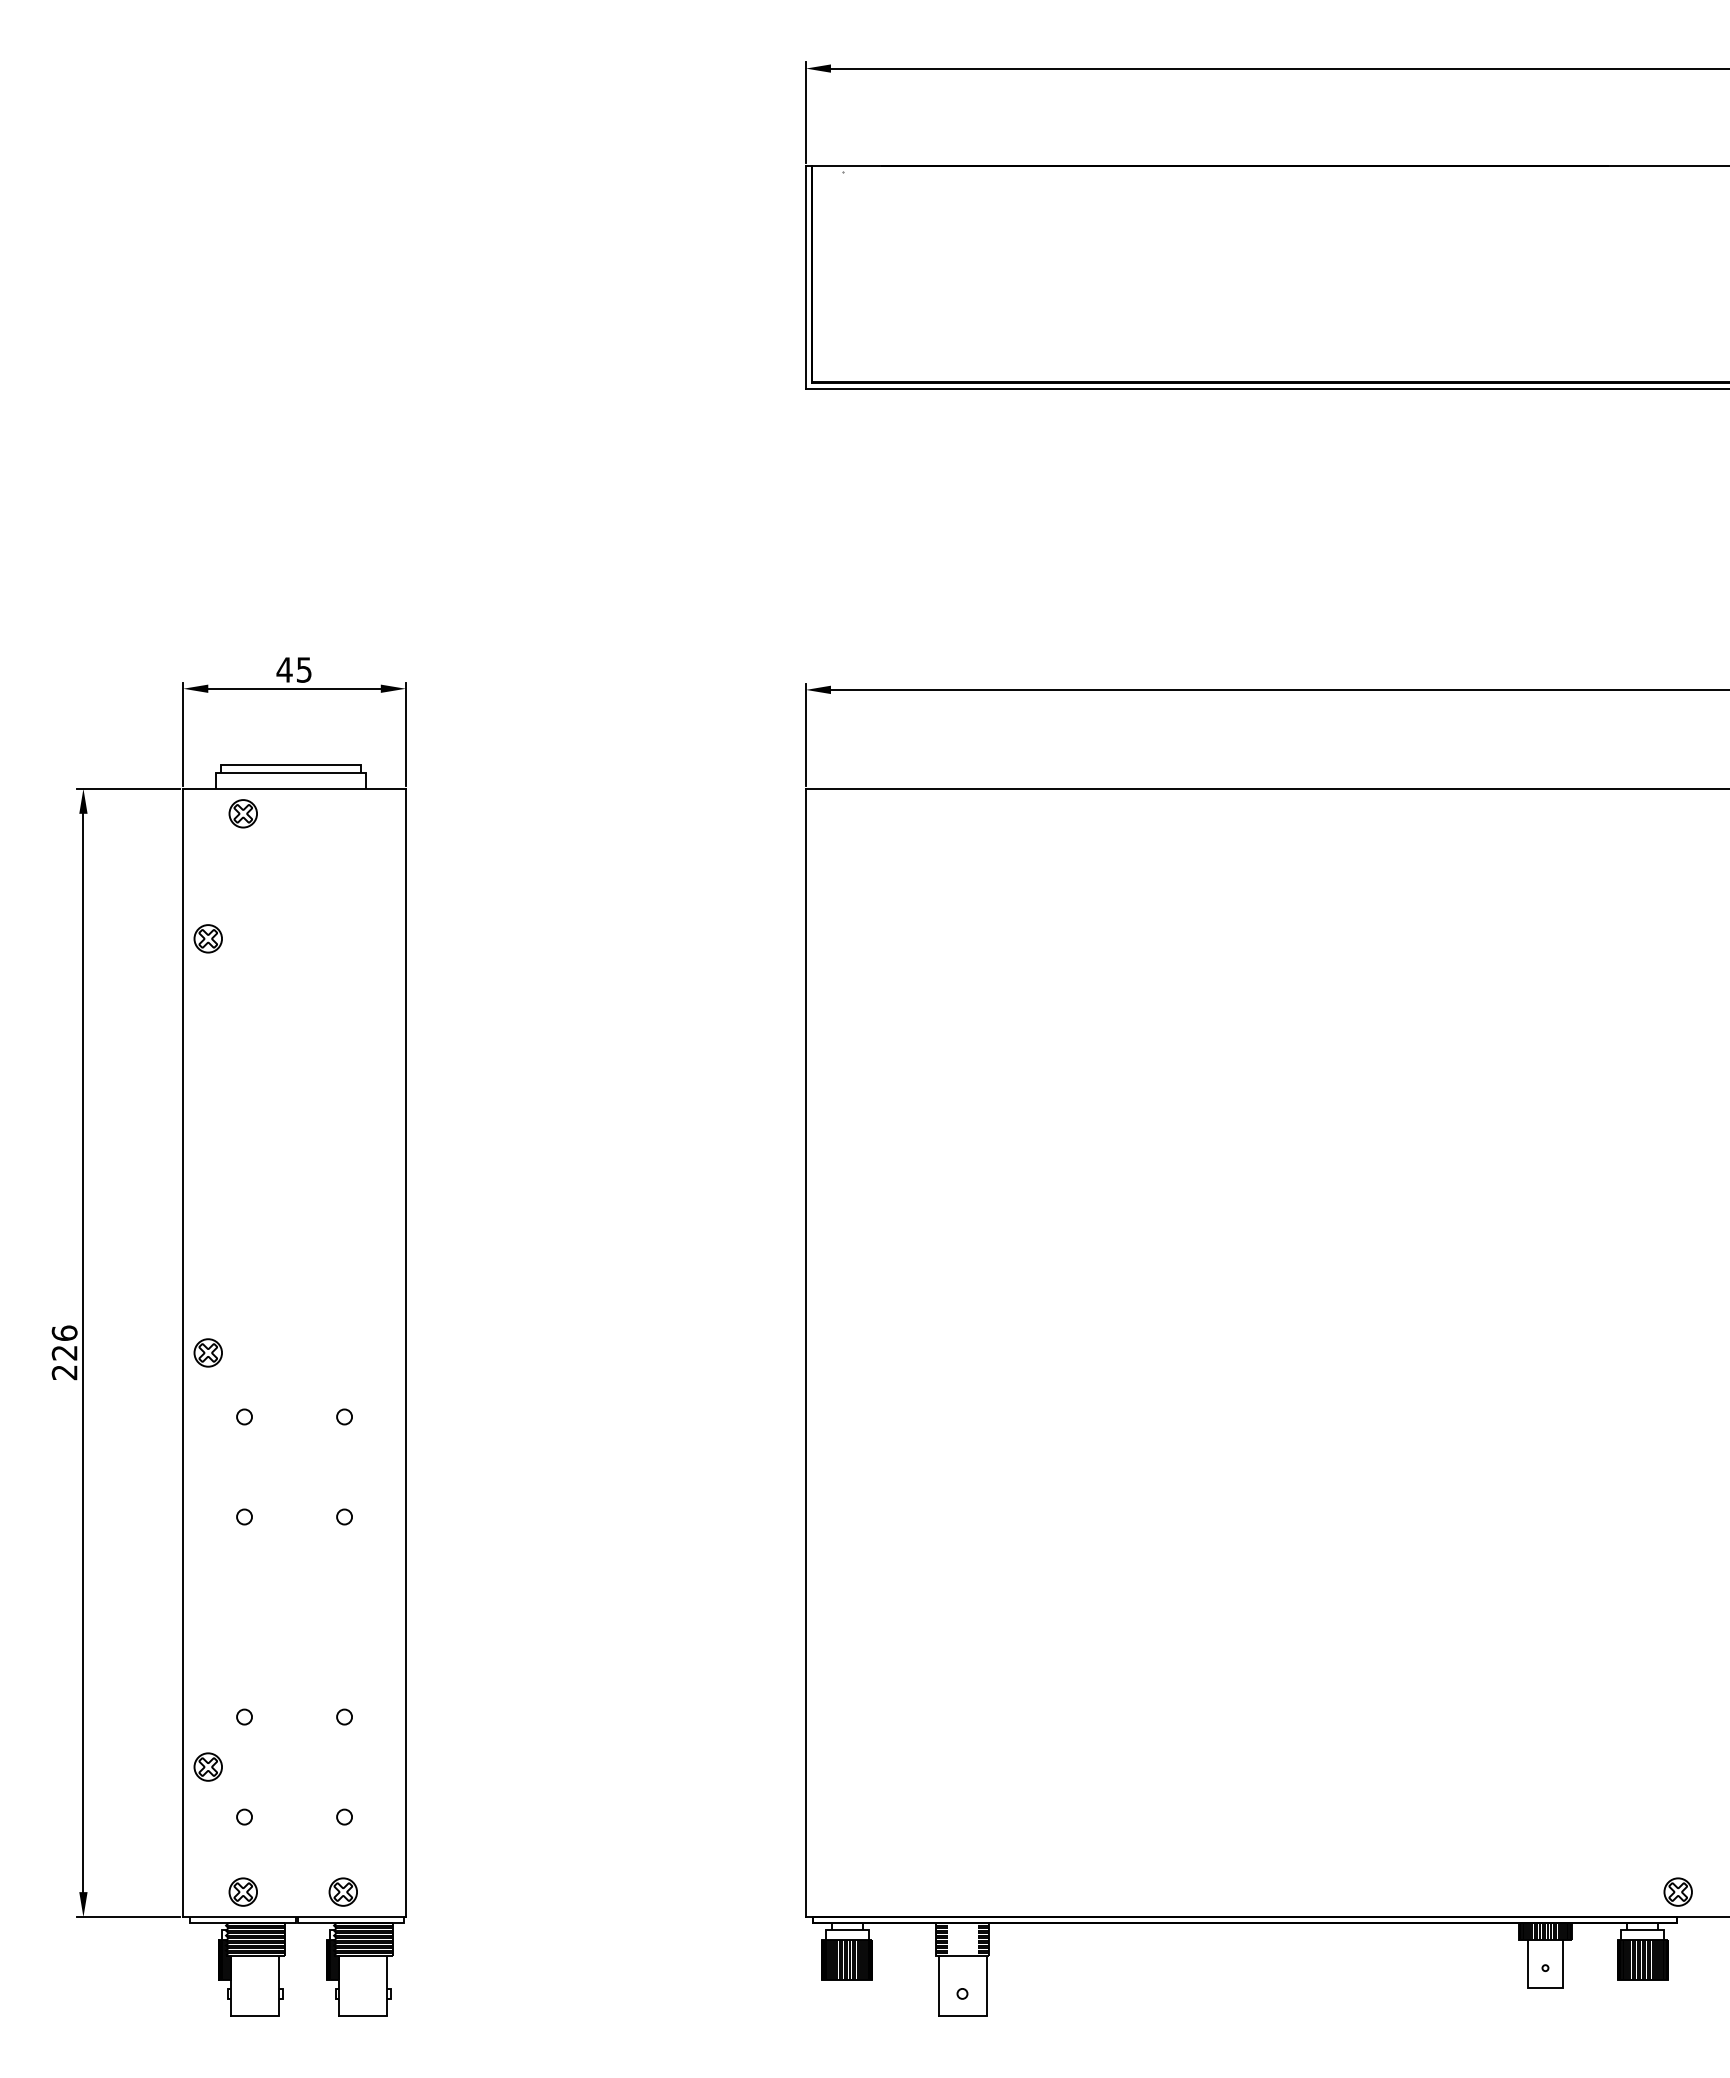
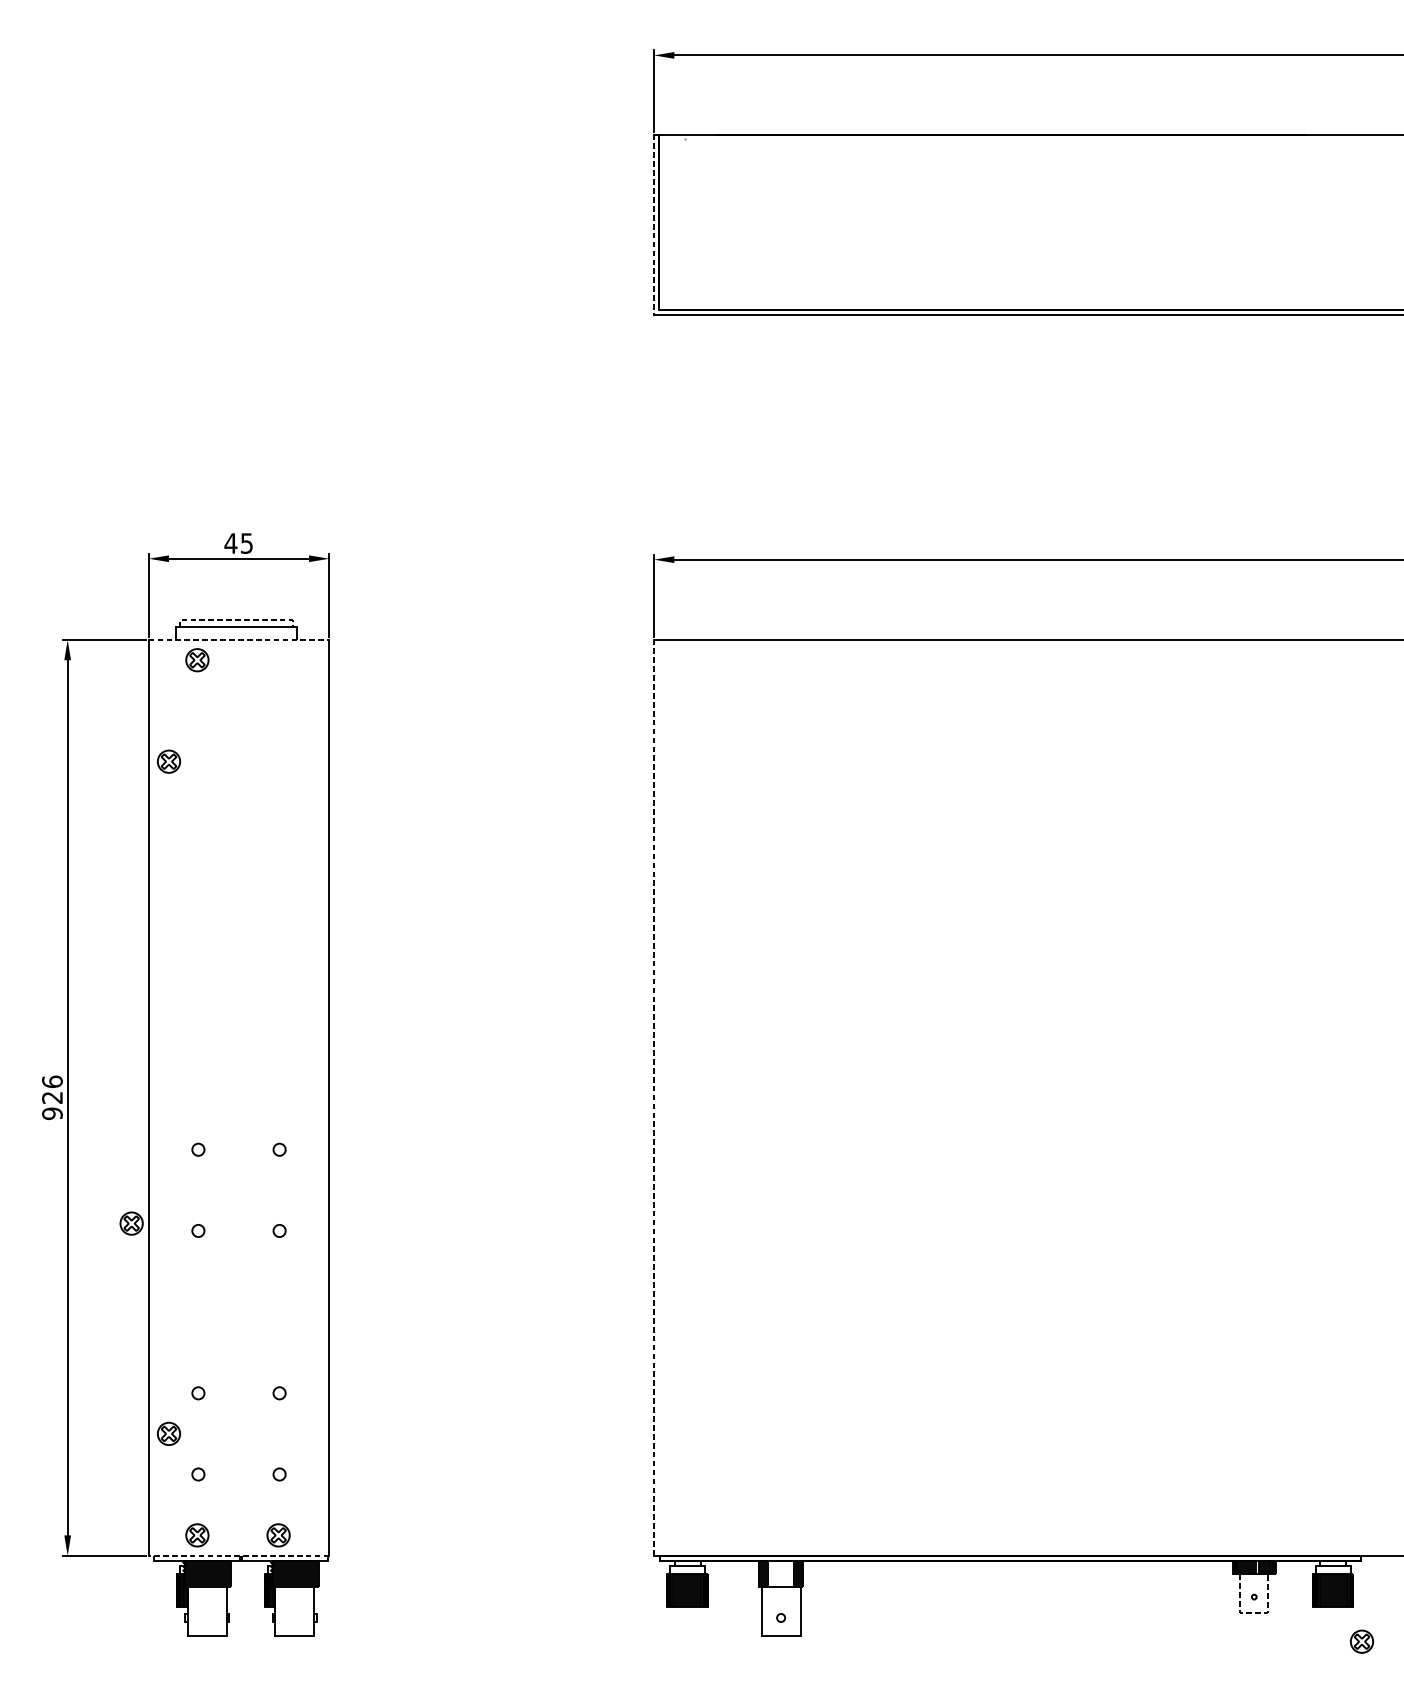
line: (805, 277) -> (653, 224), solid -> dashed
line: (291, 764) -> (236, 620), solid -> dashed
line: (295, 788) -> (239, 639), solid -> dashed
part: (207, 1352) -> (131, 1223), moved
line: (805, 1352) -> (653, 1097), solid -> dashed
text: (64, 1372) -> (52, 1113), 226 -> 926
part: (1677, 1891) -> (1361, 1641), moved
line: (294, 1917) -> (238, 1555), solid -> dashed
line: (1545, 1987) -> (1254, 1612), solid -> dashed

